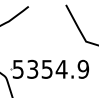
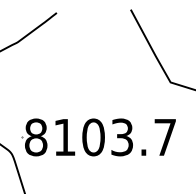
text: (50, 68) -> (99, 135), 5354.9 -> 8103.7

